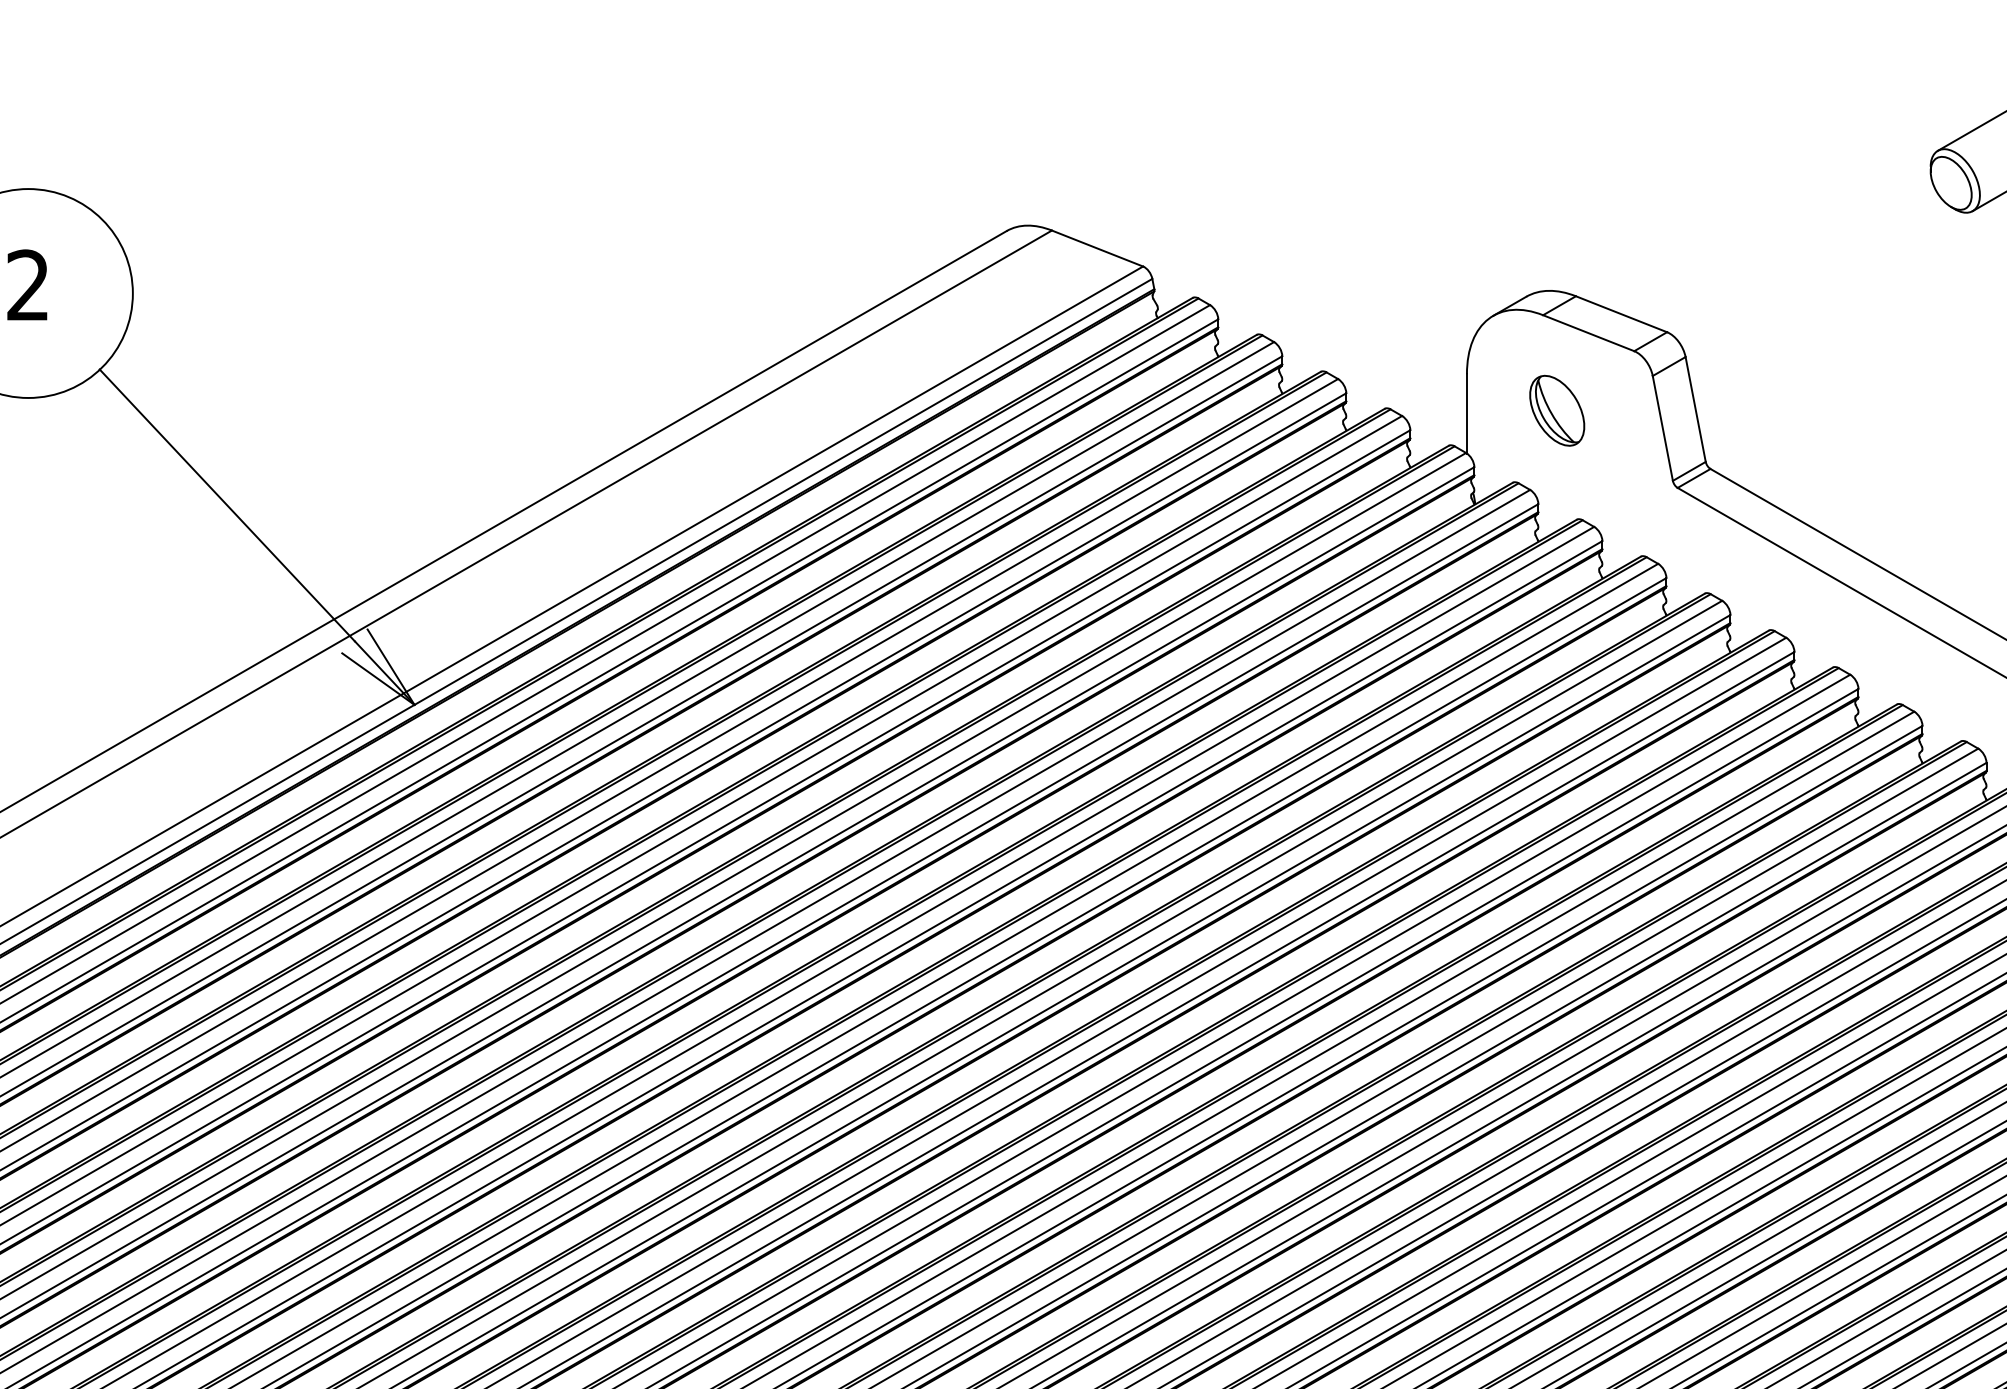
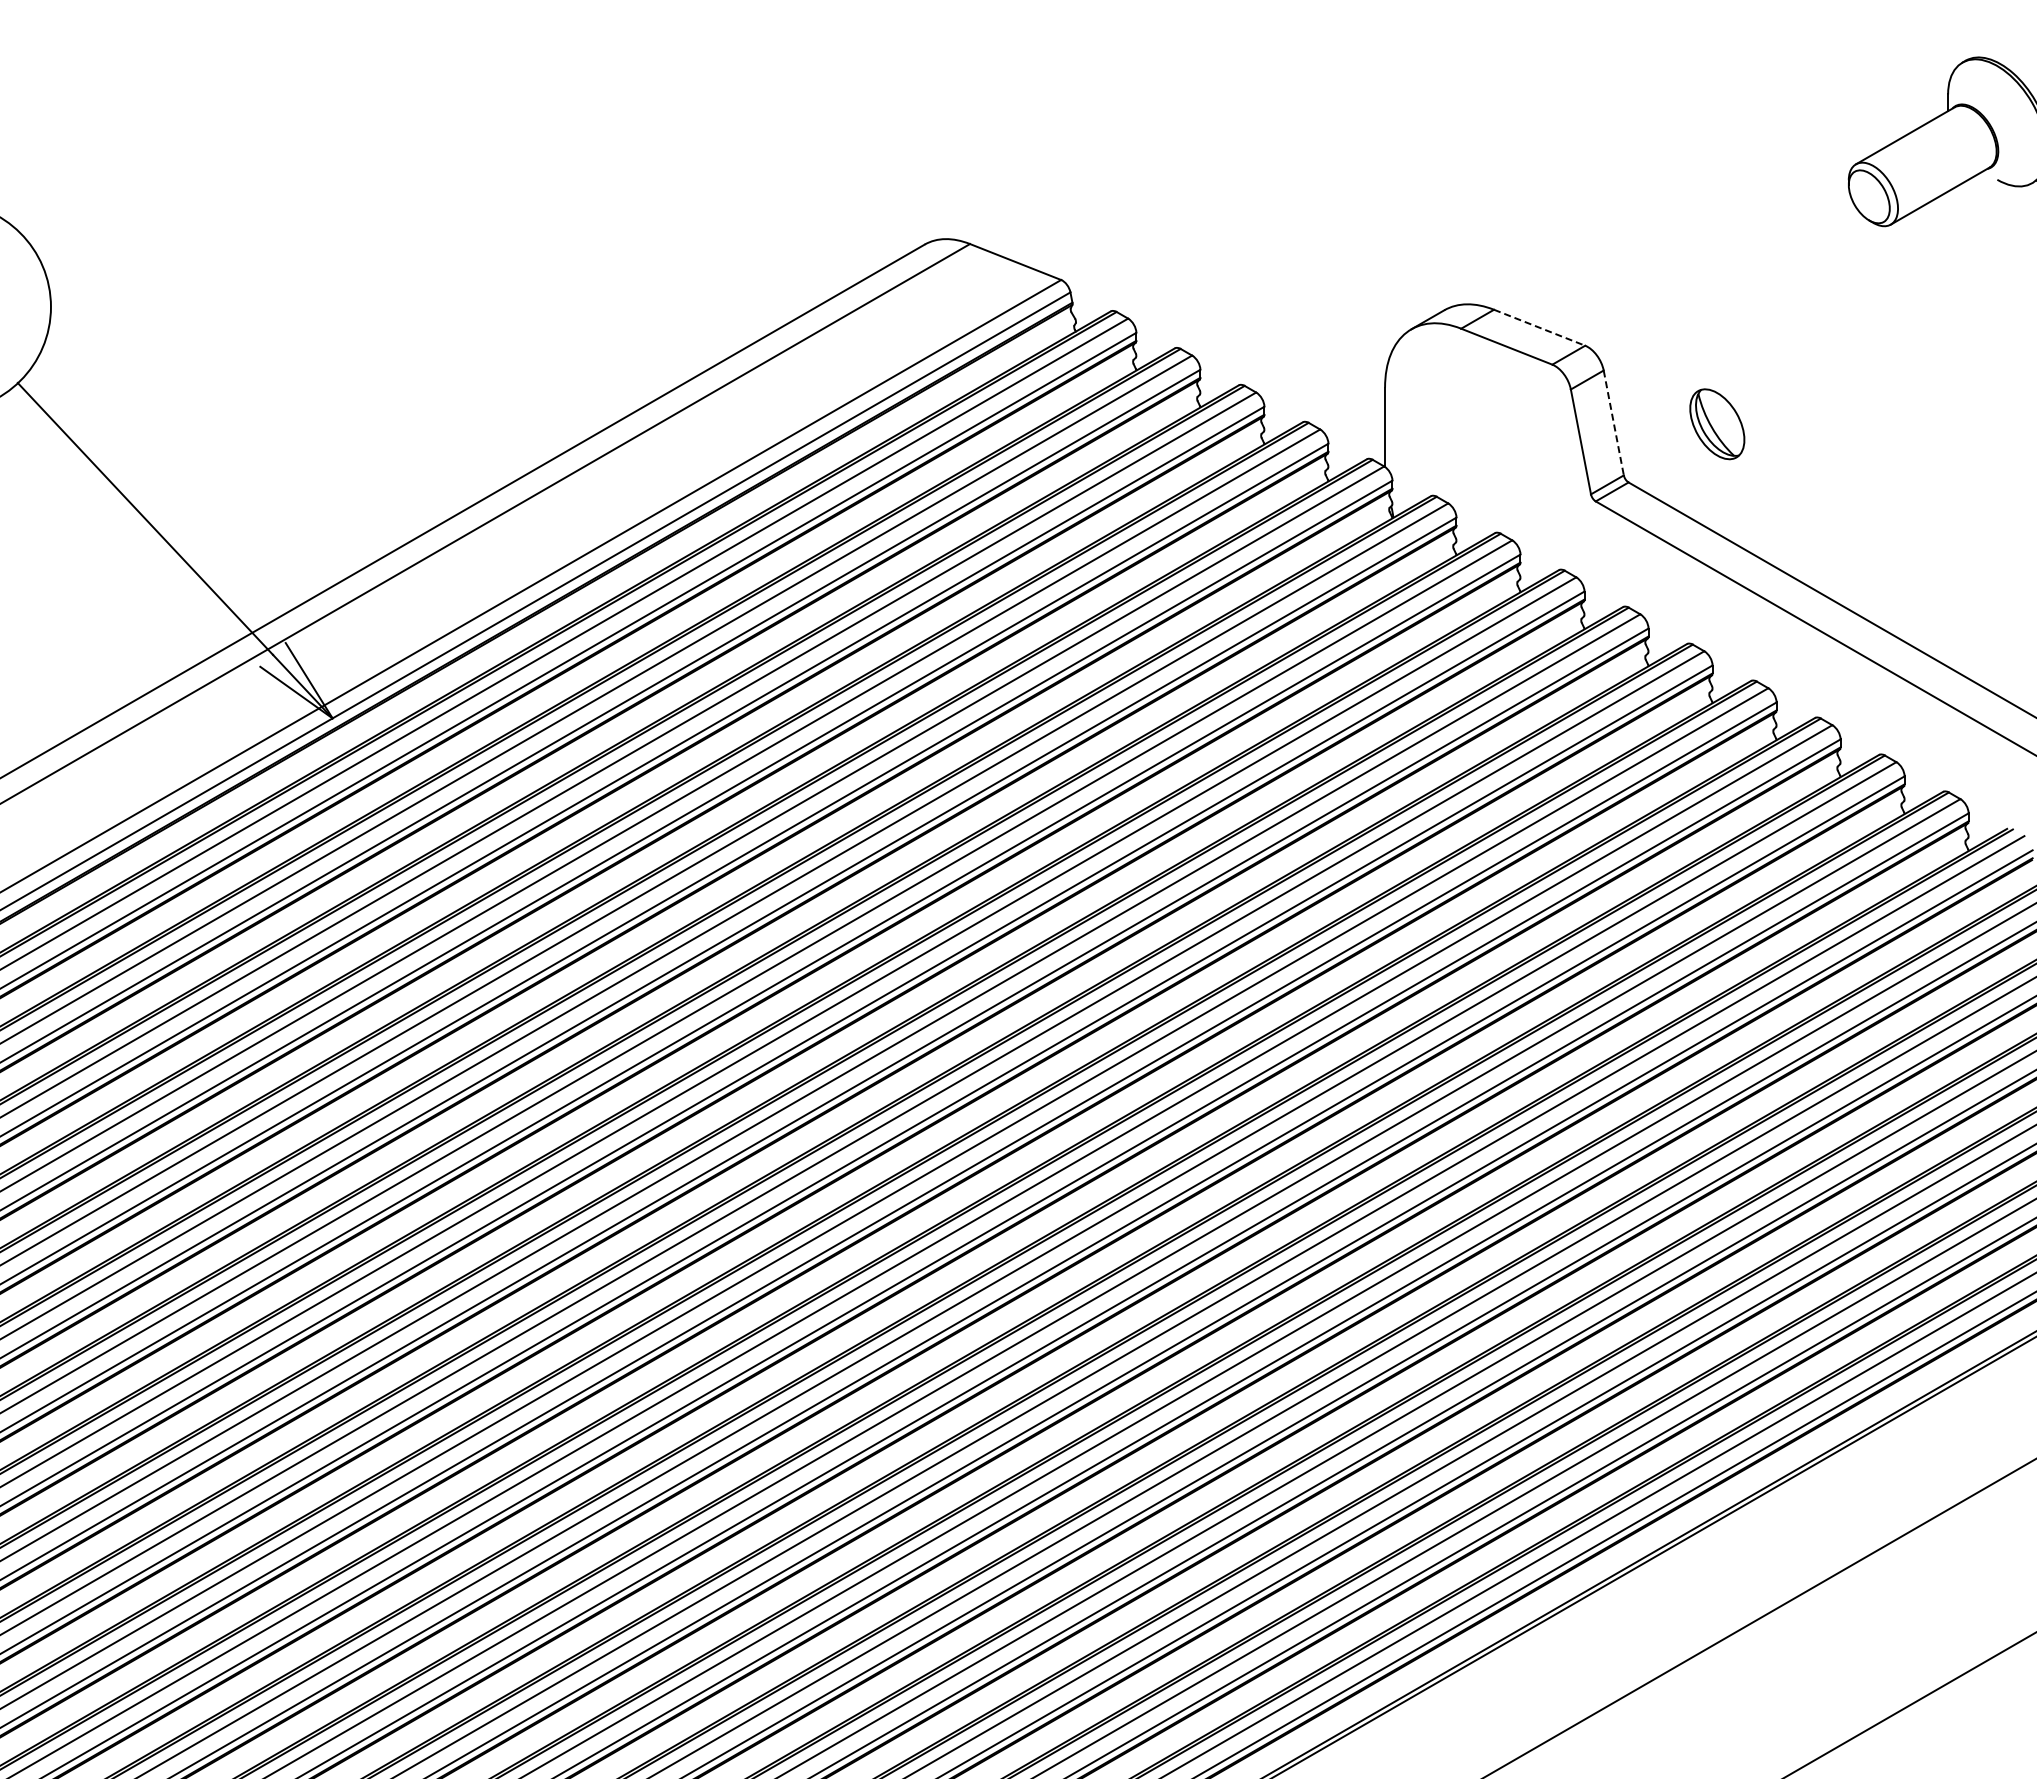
line: (1621, 314) -> (1539, 327), solid -> dashed
line: (1695, 410) -> (1613, 423), solid -> dashed
part: (1557, 411) -> (1717, 424), moved

